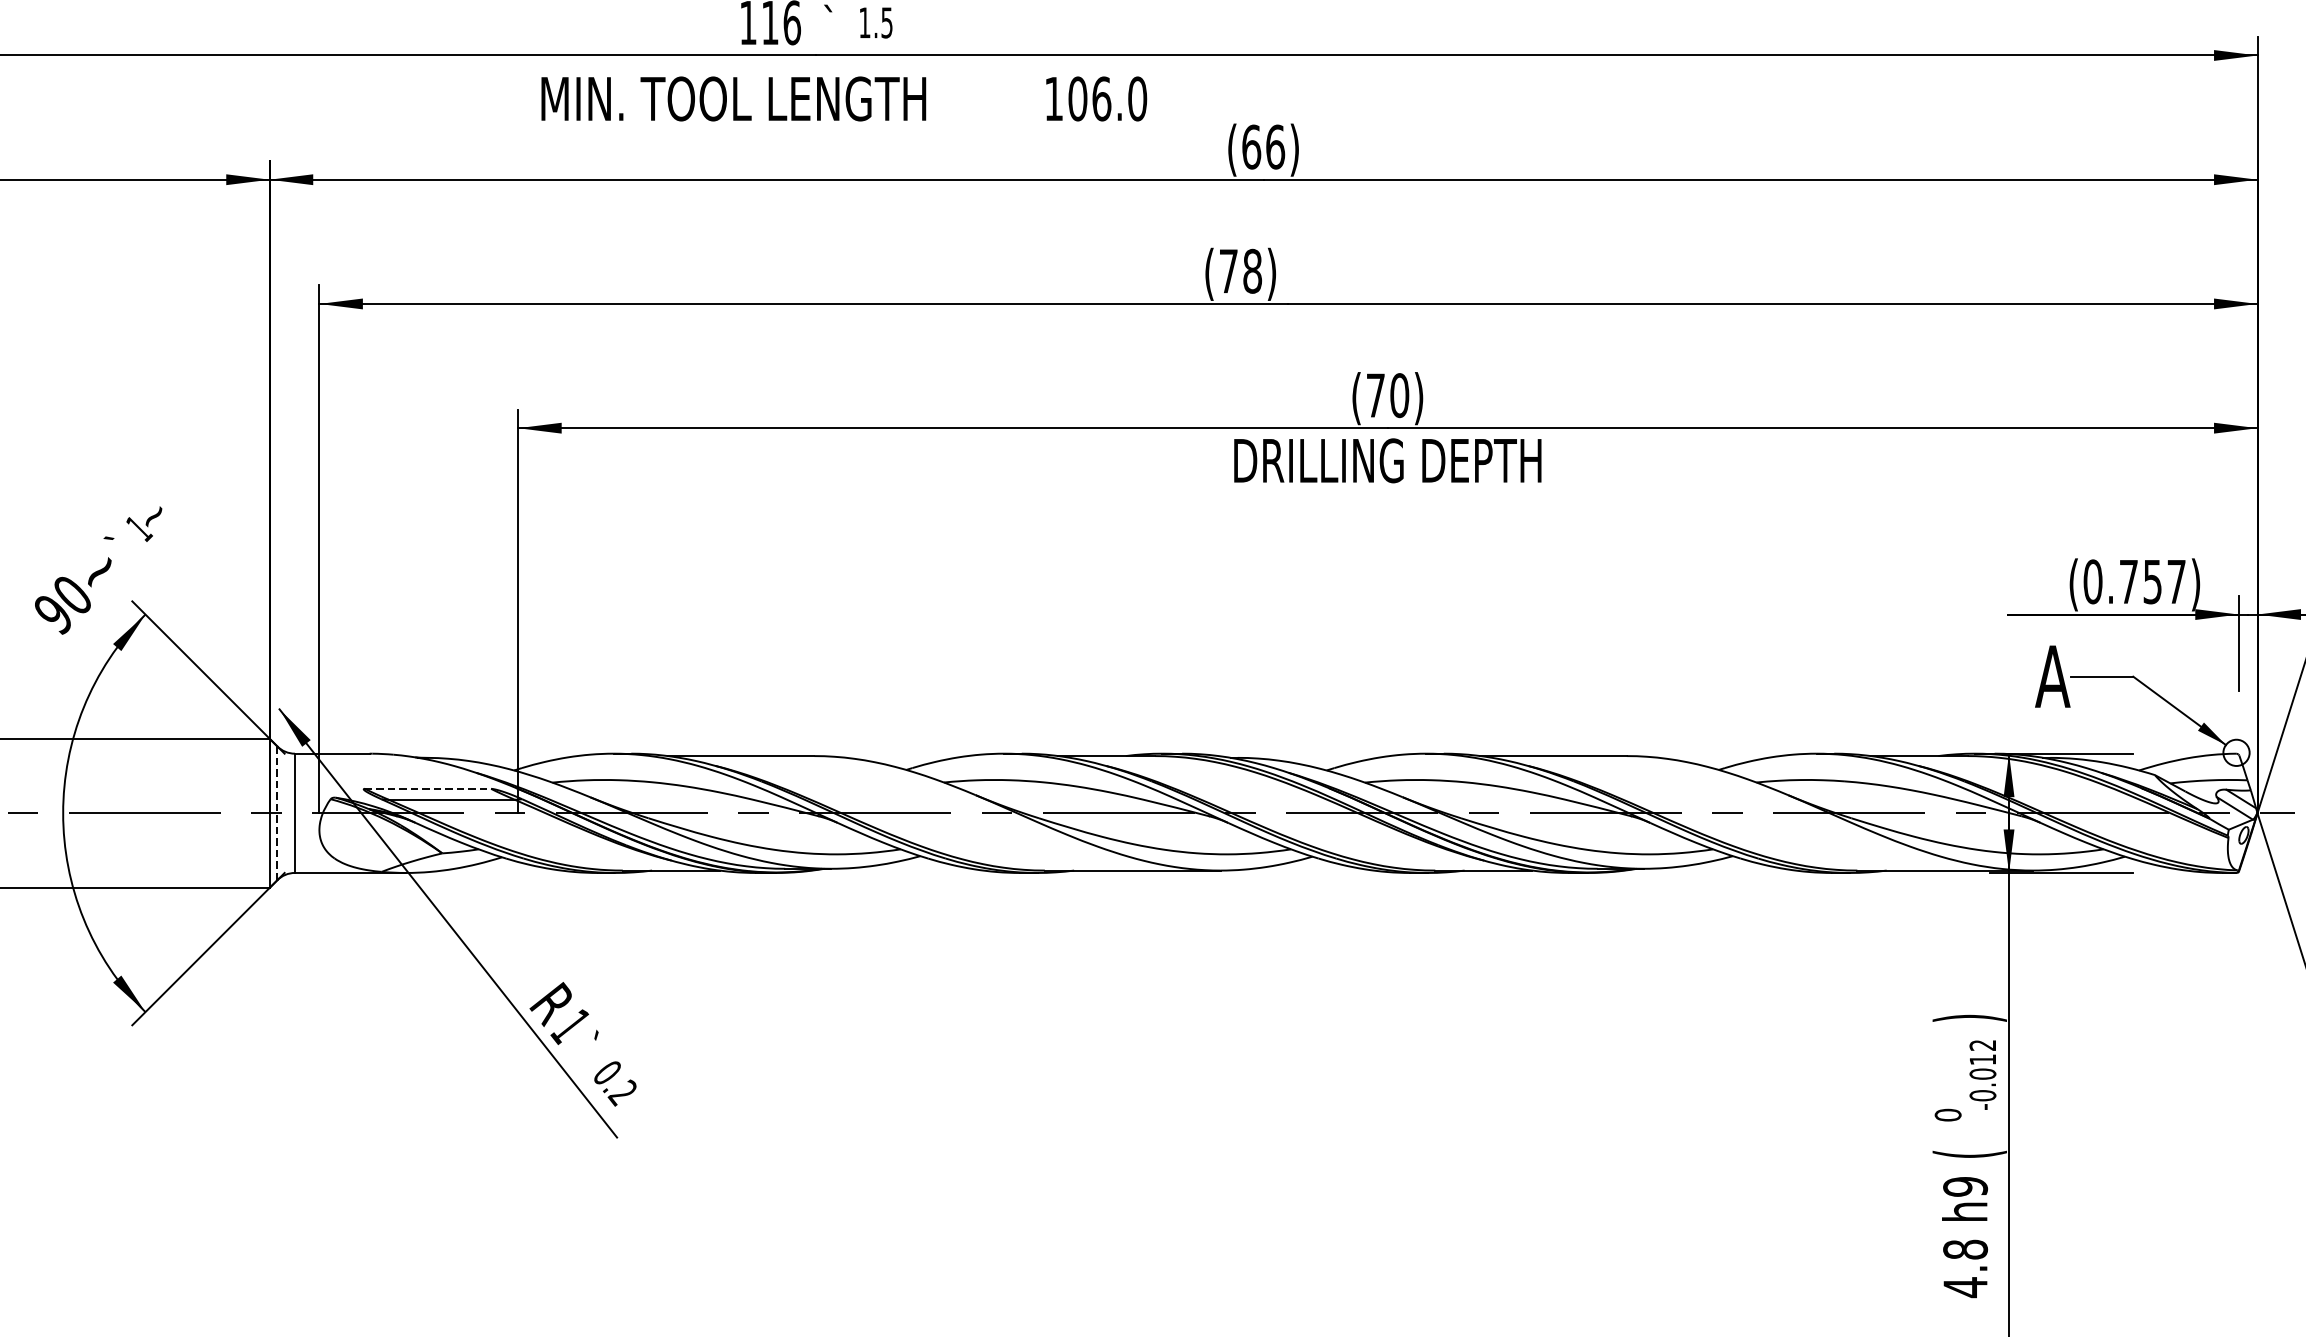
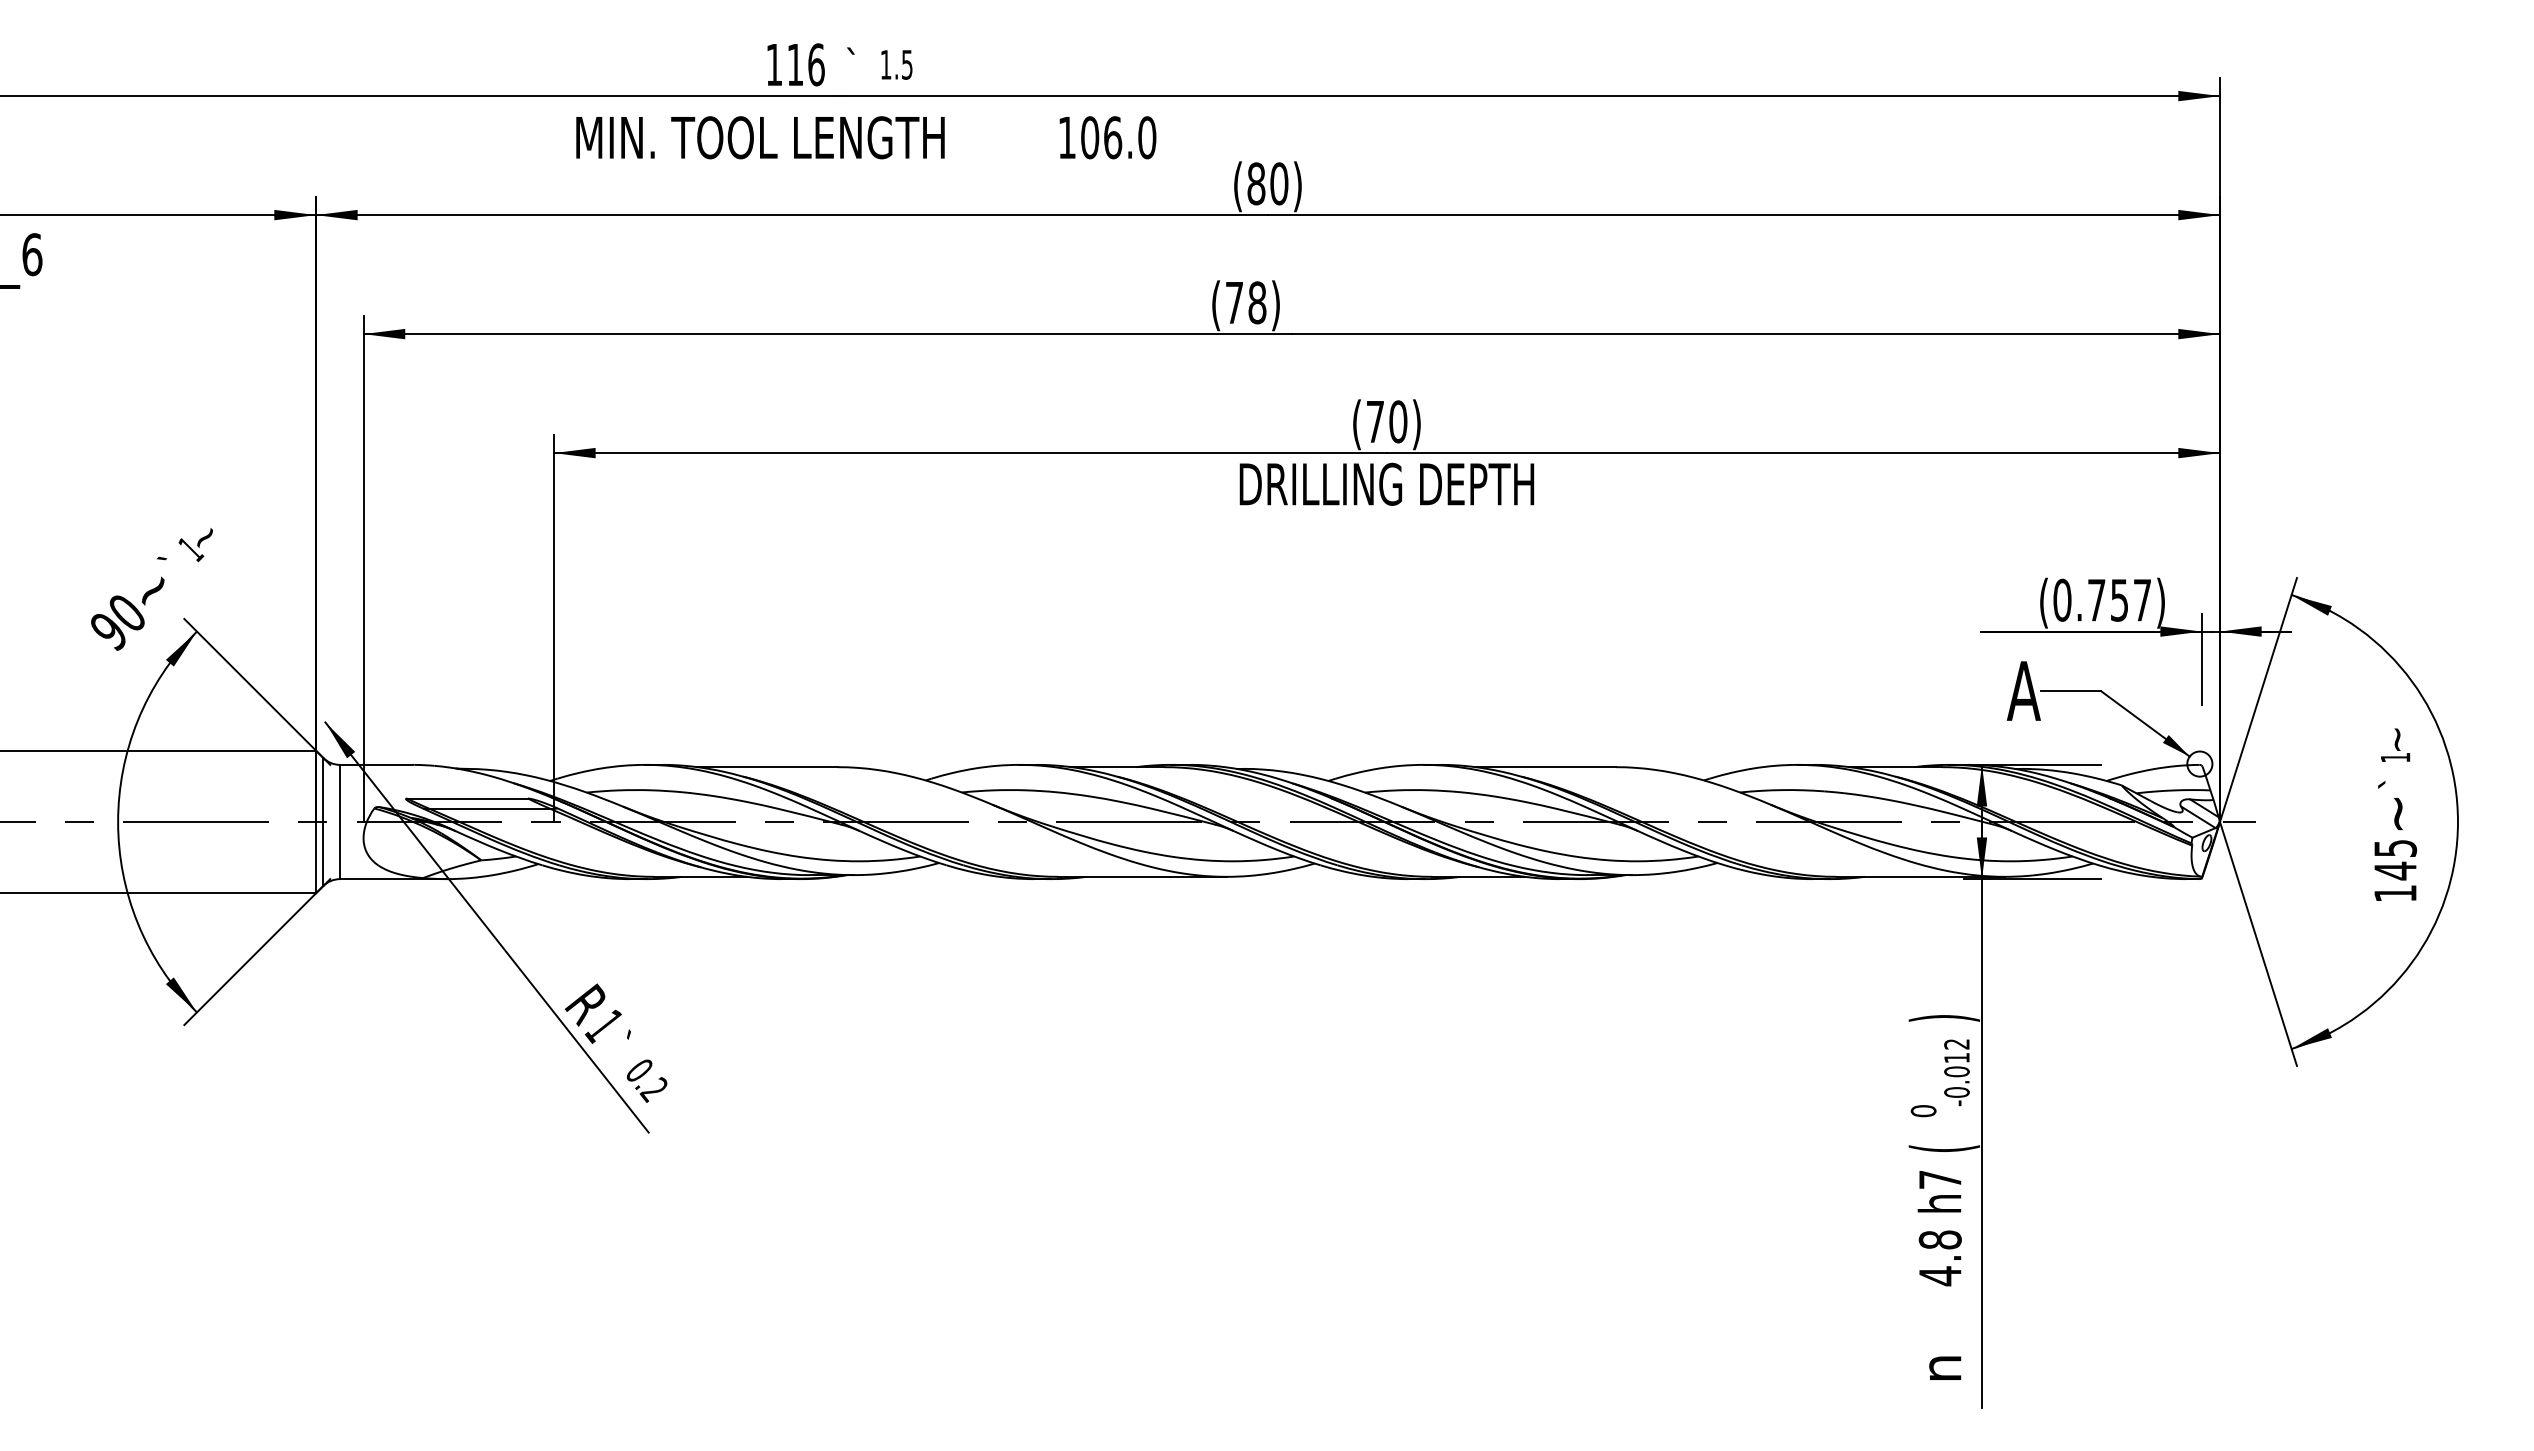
text: (1263, 146) -> (1267, 183), (66) -> (80)
line: (428, 788) -> (468, 798), dashed -> solid
line: (277, 813) -> (323, 822), dashed -> solid
text: (1964, 1186) -> (1939, 1179), h9 -> h7

